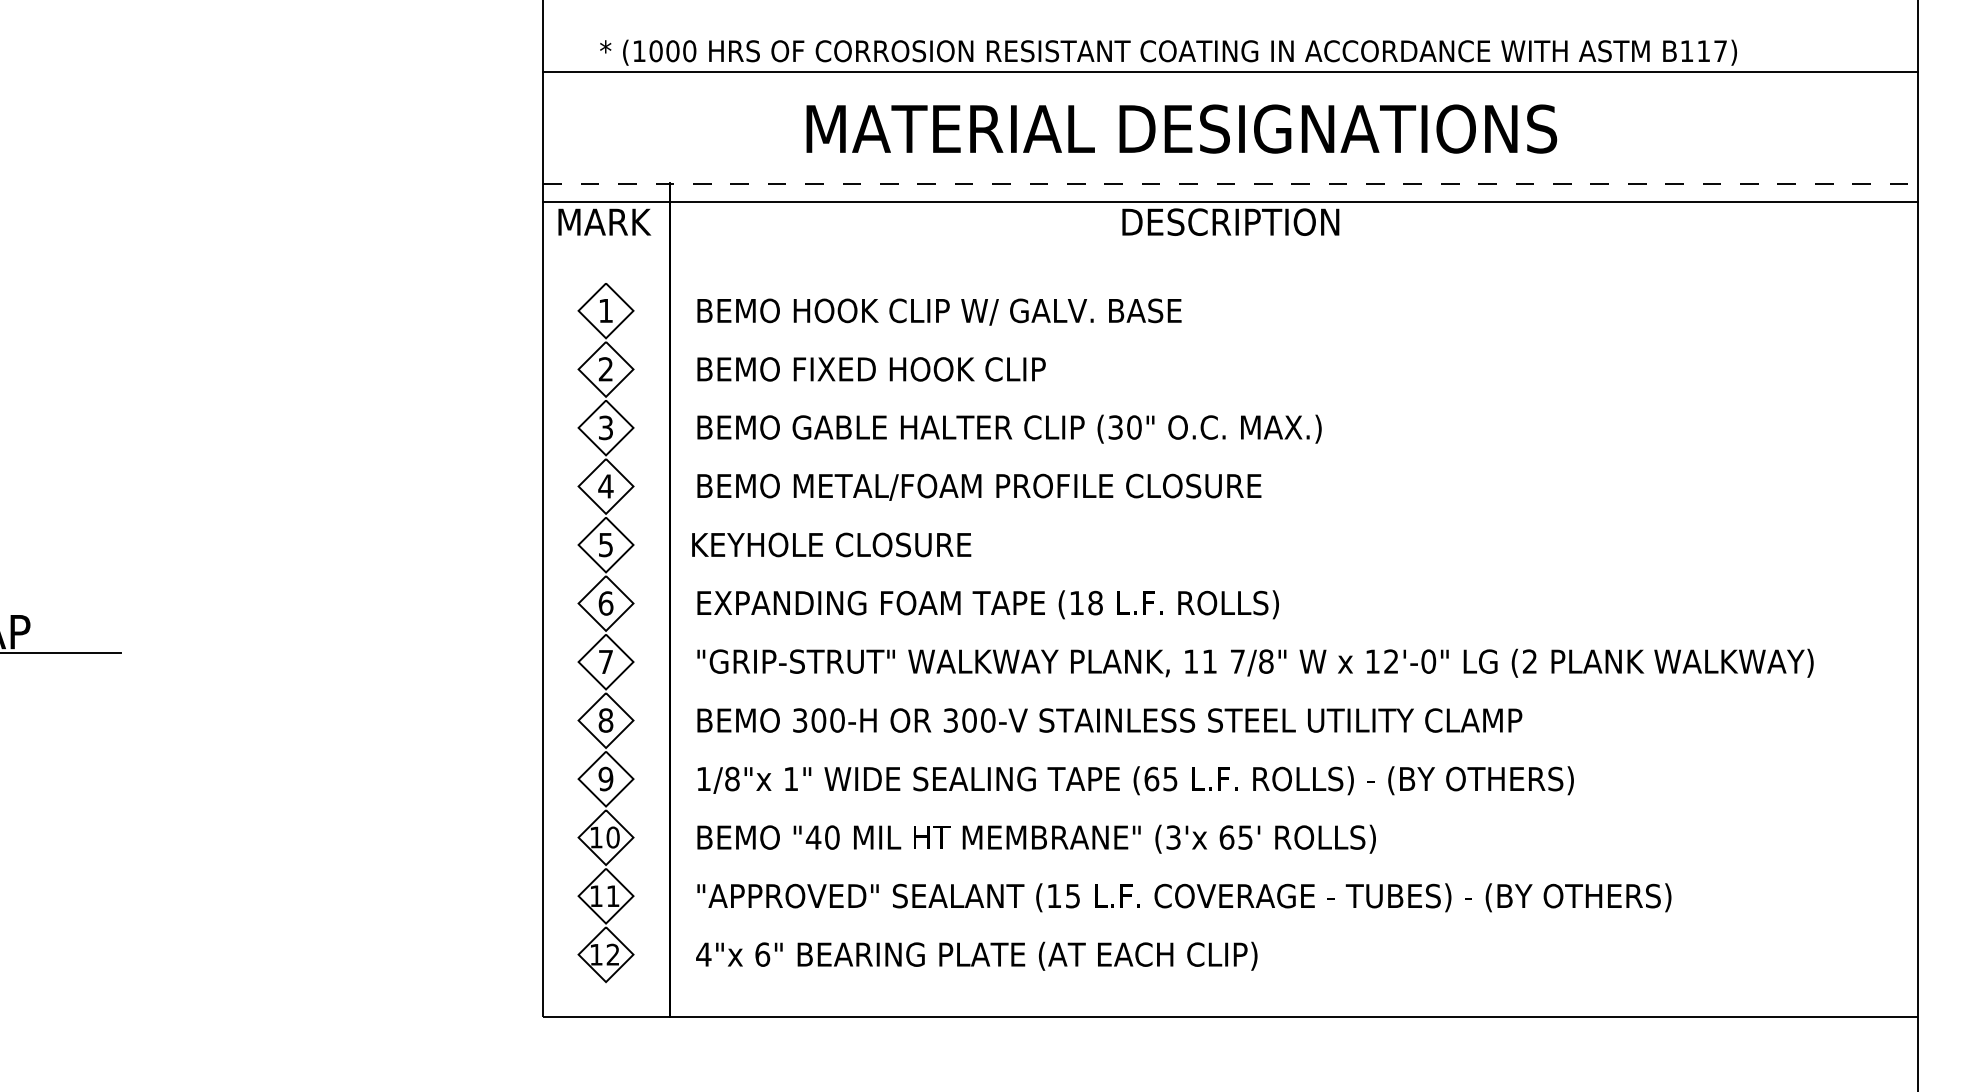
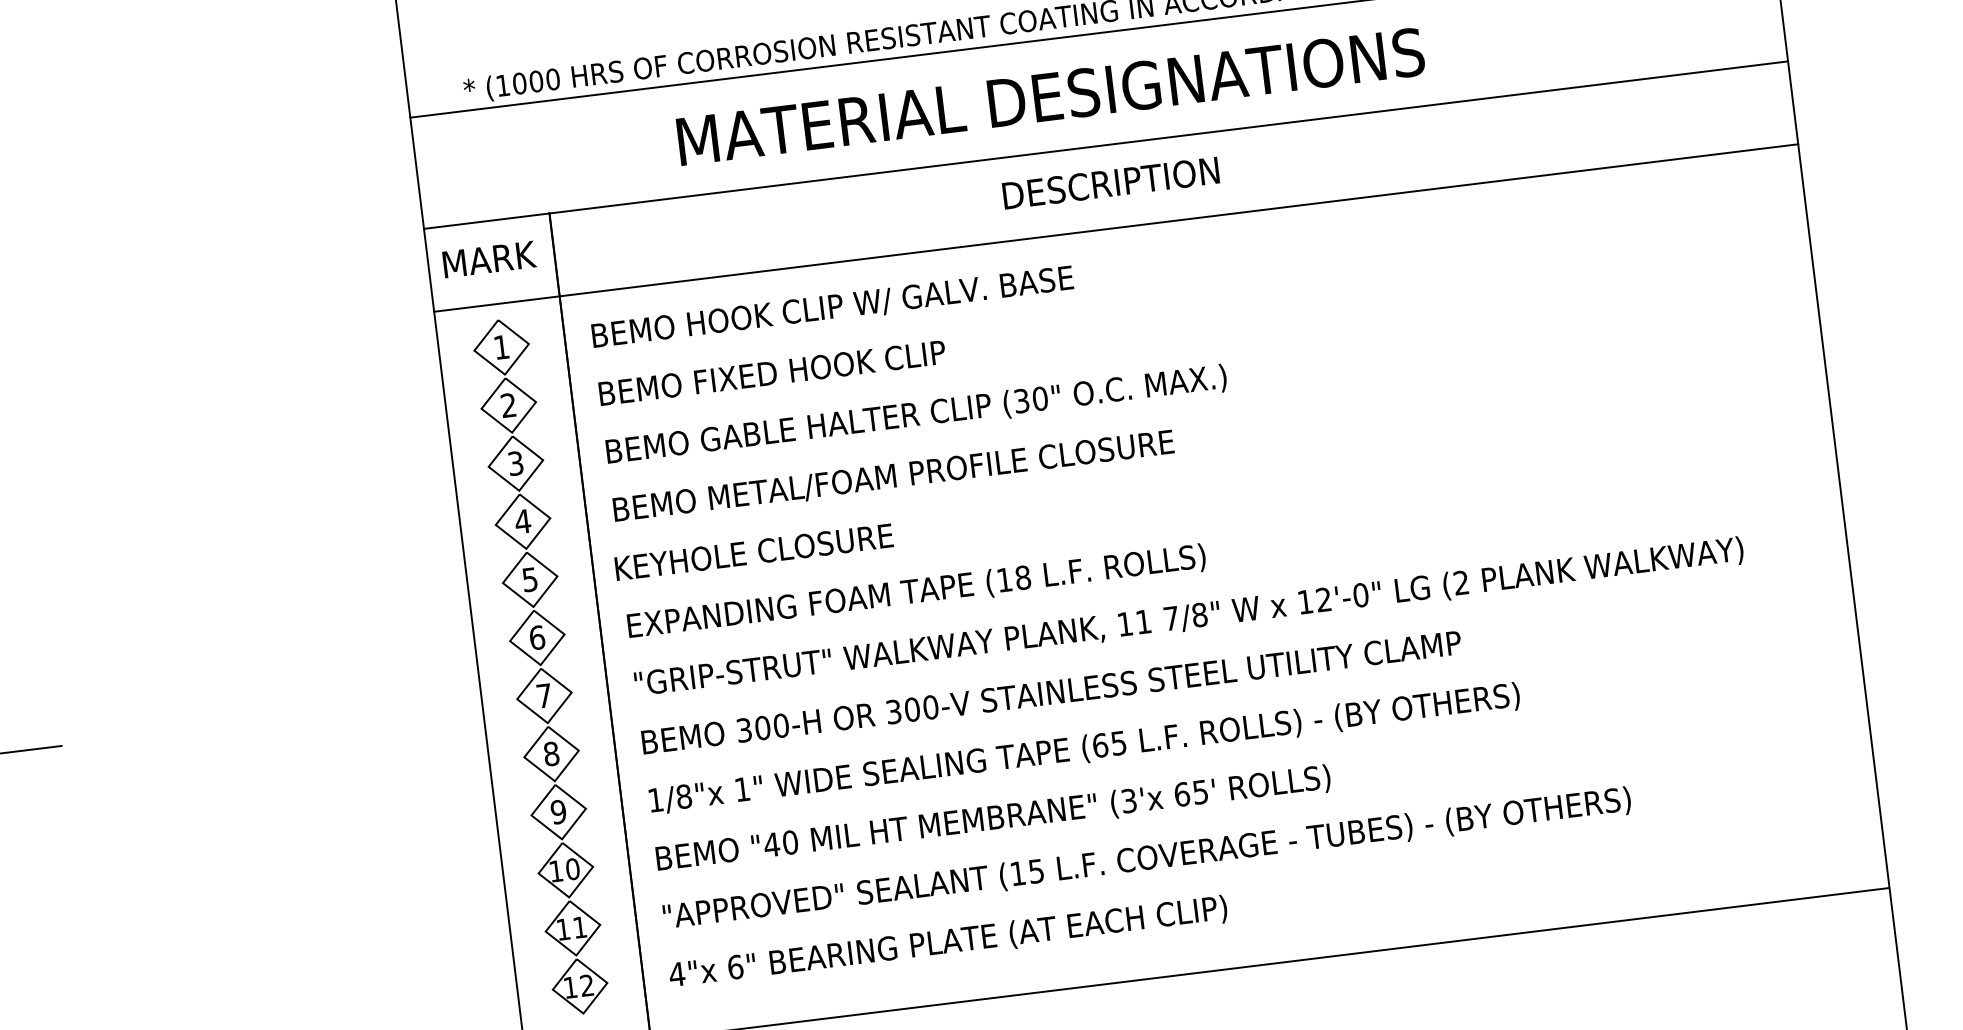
line: (1231, 183) -> (1106, 144), dashed -> solid
line: (1230, 202) -> (1116, 228), moved

